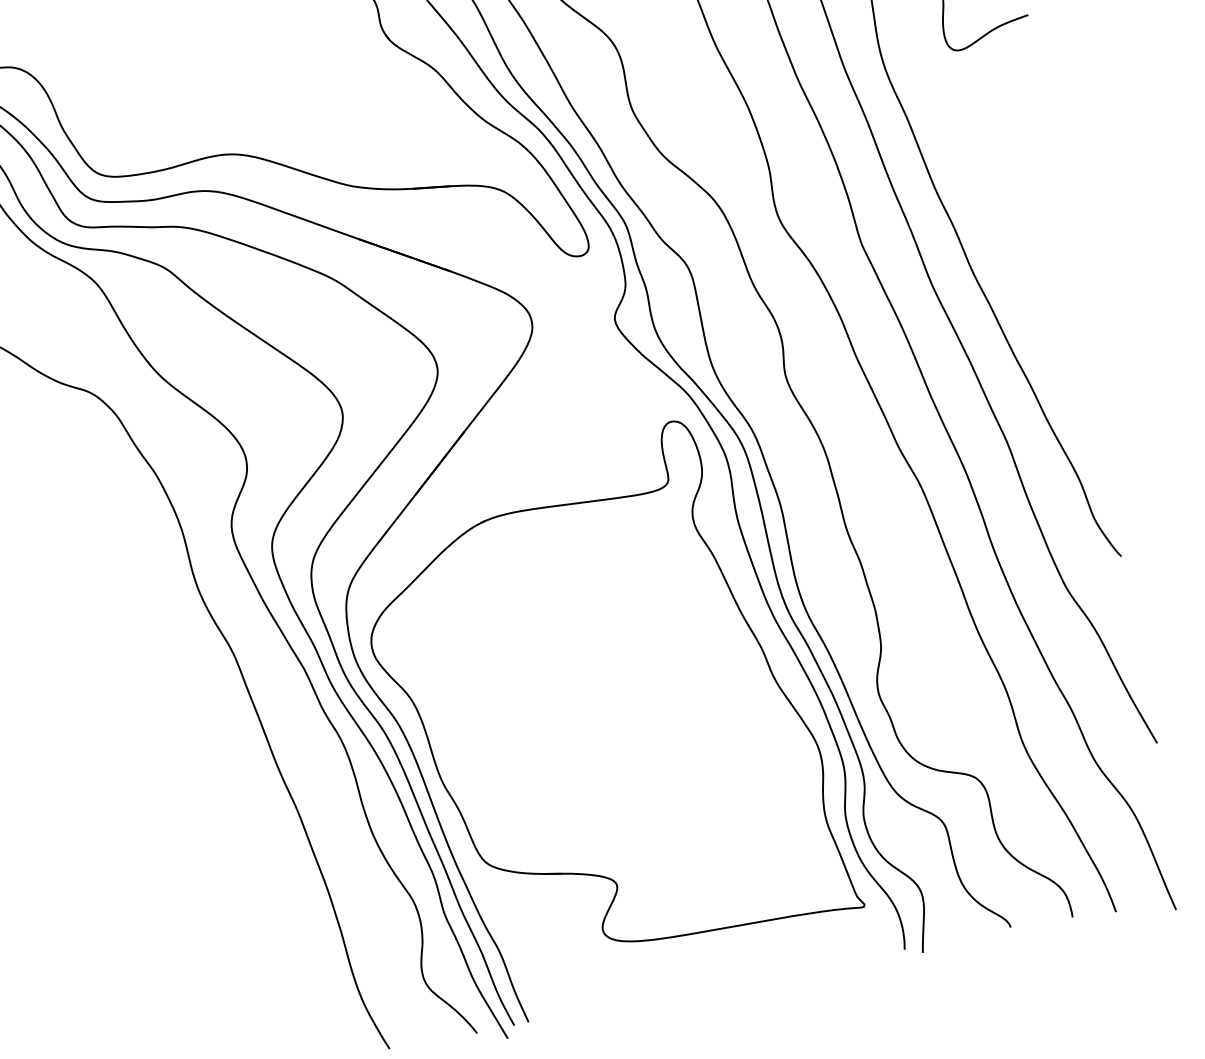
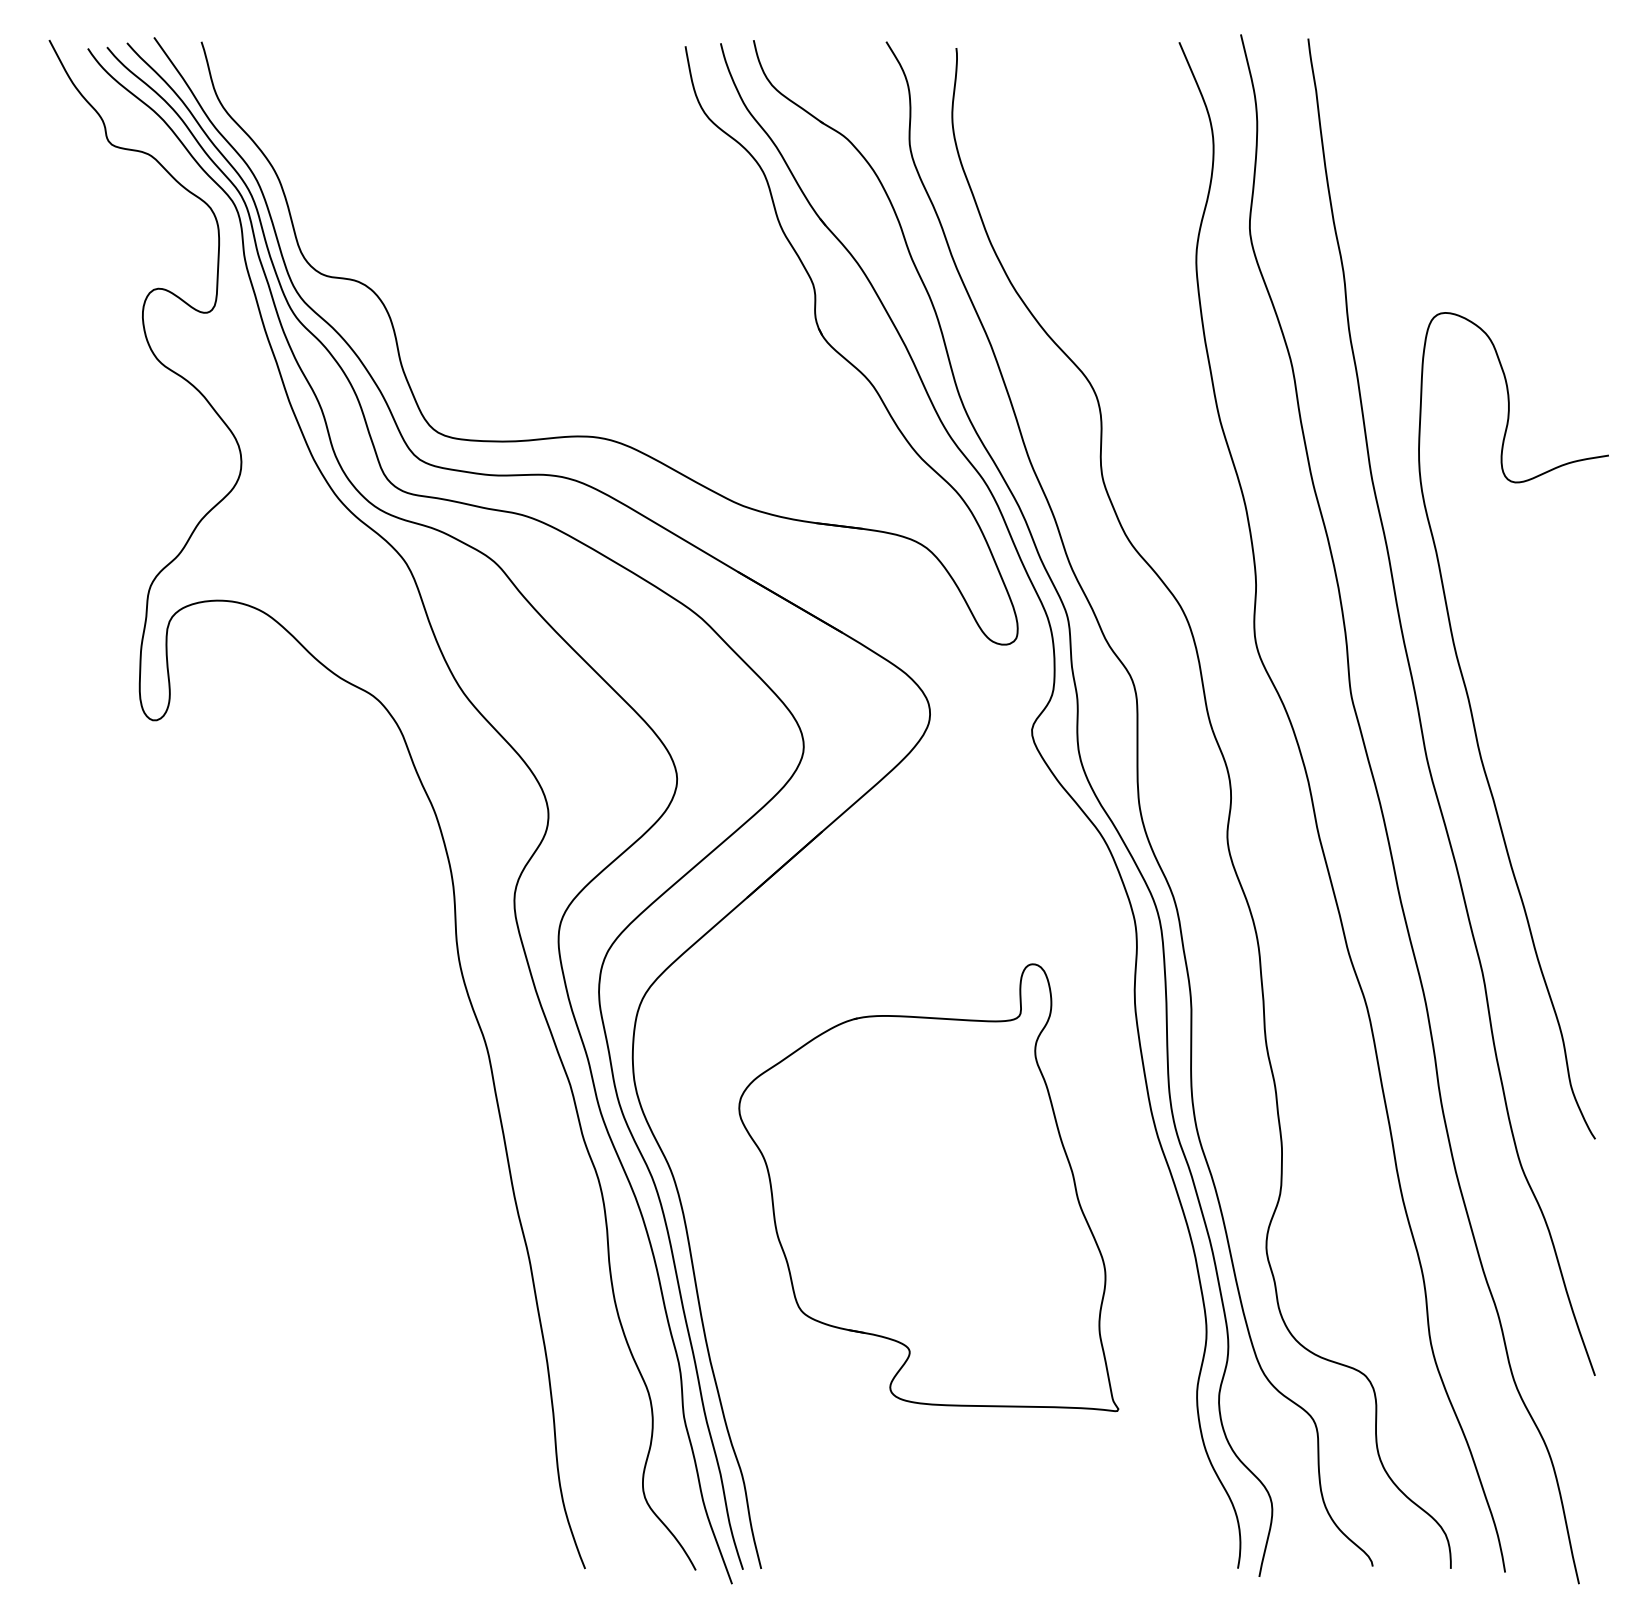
part: (602, 695) -> (928, 1187), size x0.7

